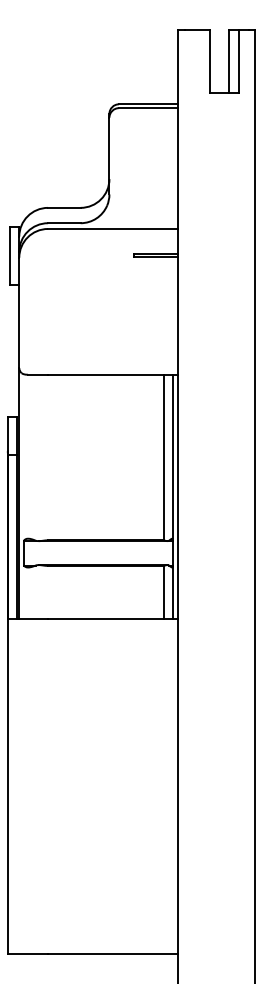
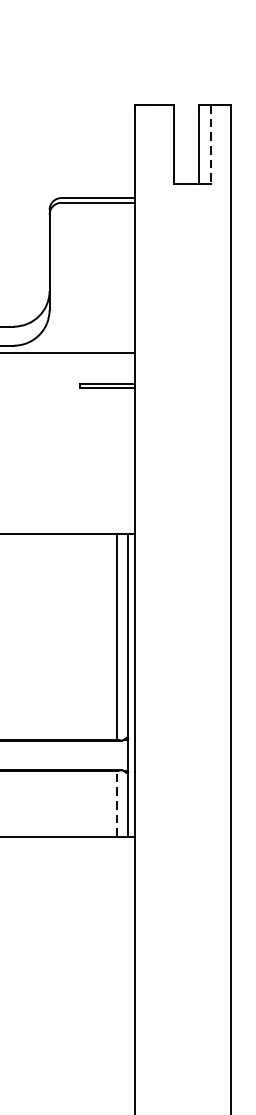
line: (239, 61) -> (211, 144), solid -> dashed
line: (163, 591) -> (116, 803), solid -> dashed

